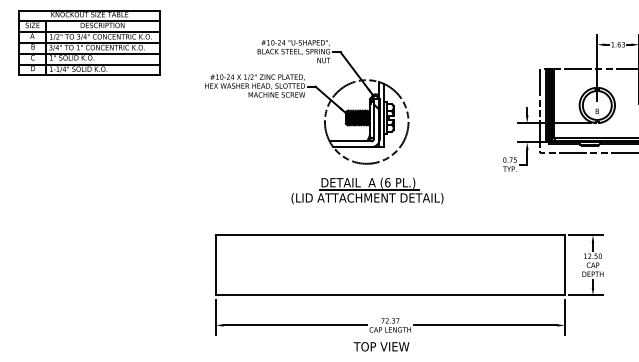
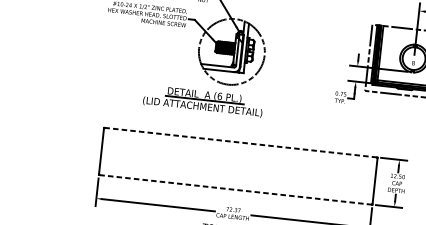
part: (367, 190) -> (203, 100), moved
line: (390, 235) -> (240, 142), solid -> dashed
line: (389, 295) -> (234, 189), solid -> dashed

